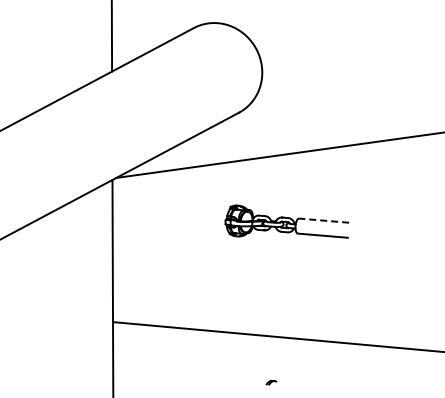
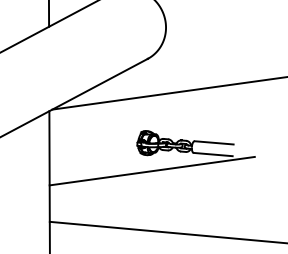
line: (323, 220) -> (213, 142), dashed -> solid
line: (244, 256) -> (152, 170), added

